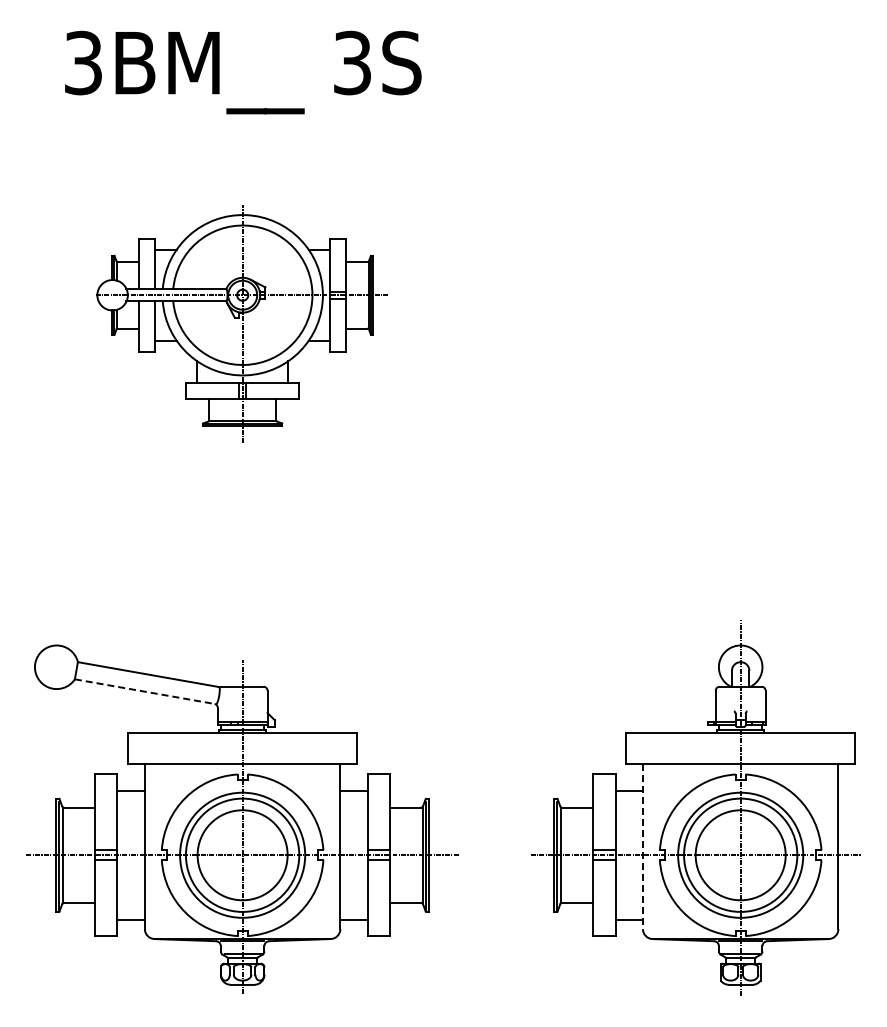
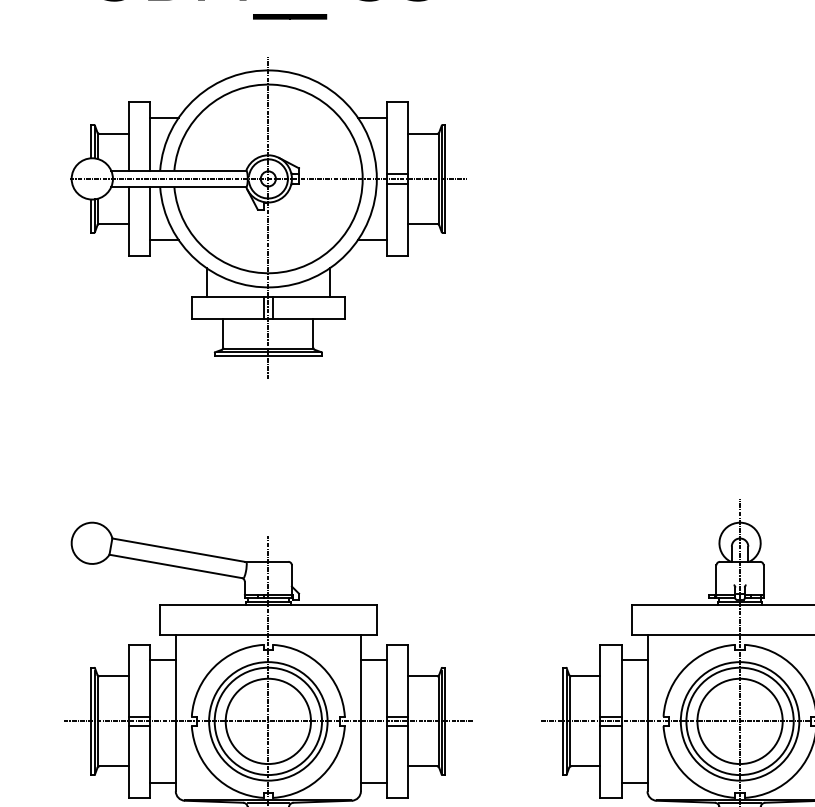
part: (242, 324) -> (268, 218), size x1.43
line: (144, 691) -> (175, 566), dashed -> solid
line: (642, 846) -> (647, 713), dashed -> solid

